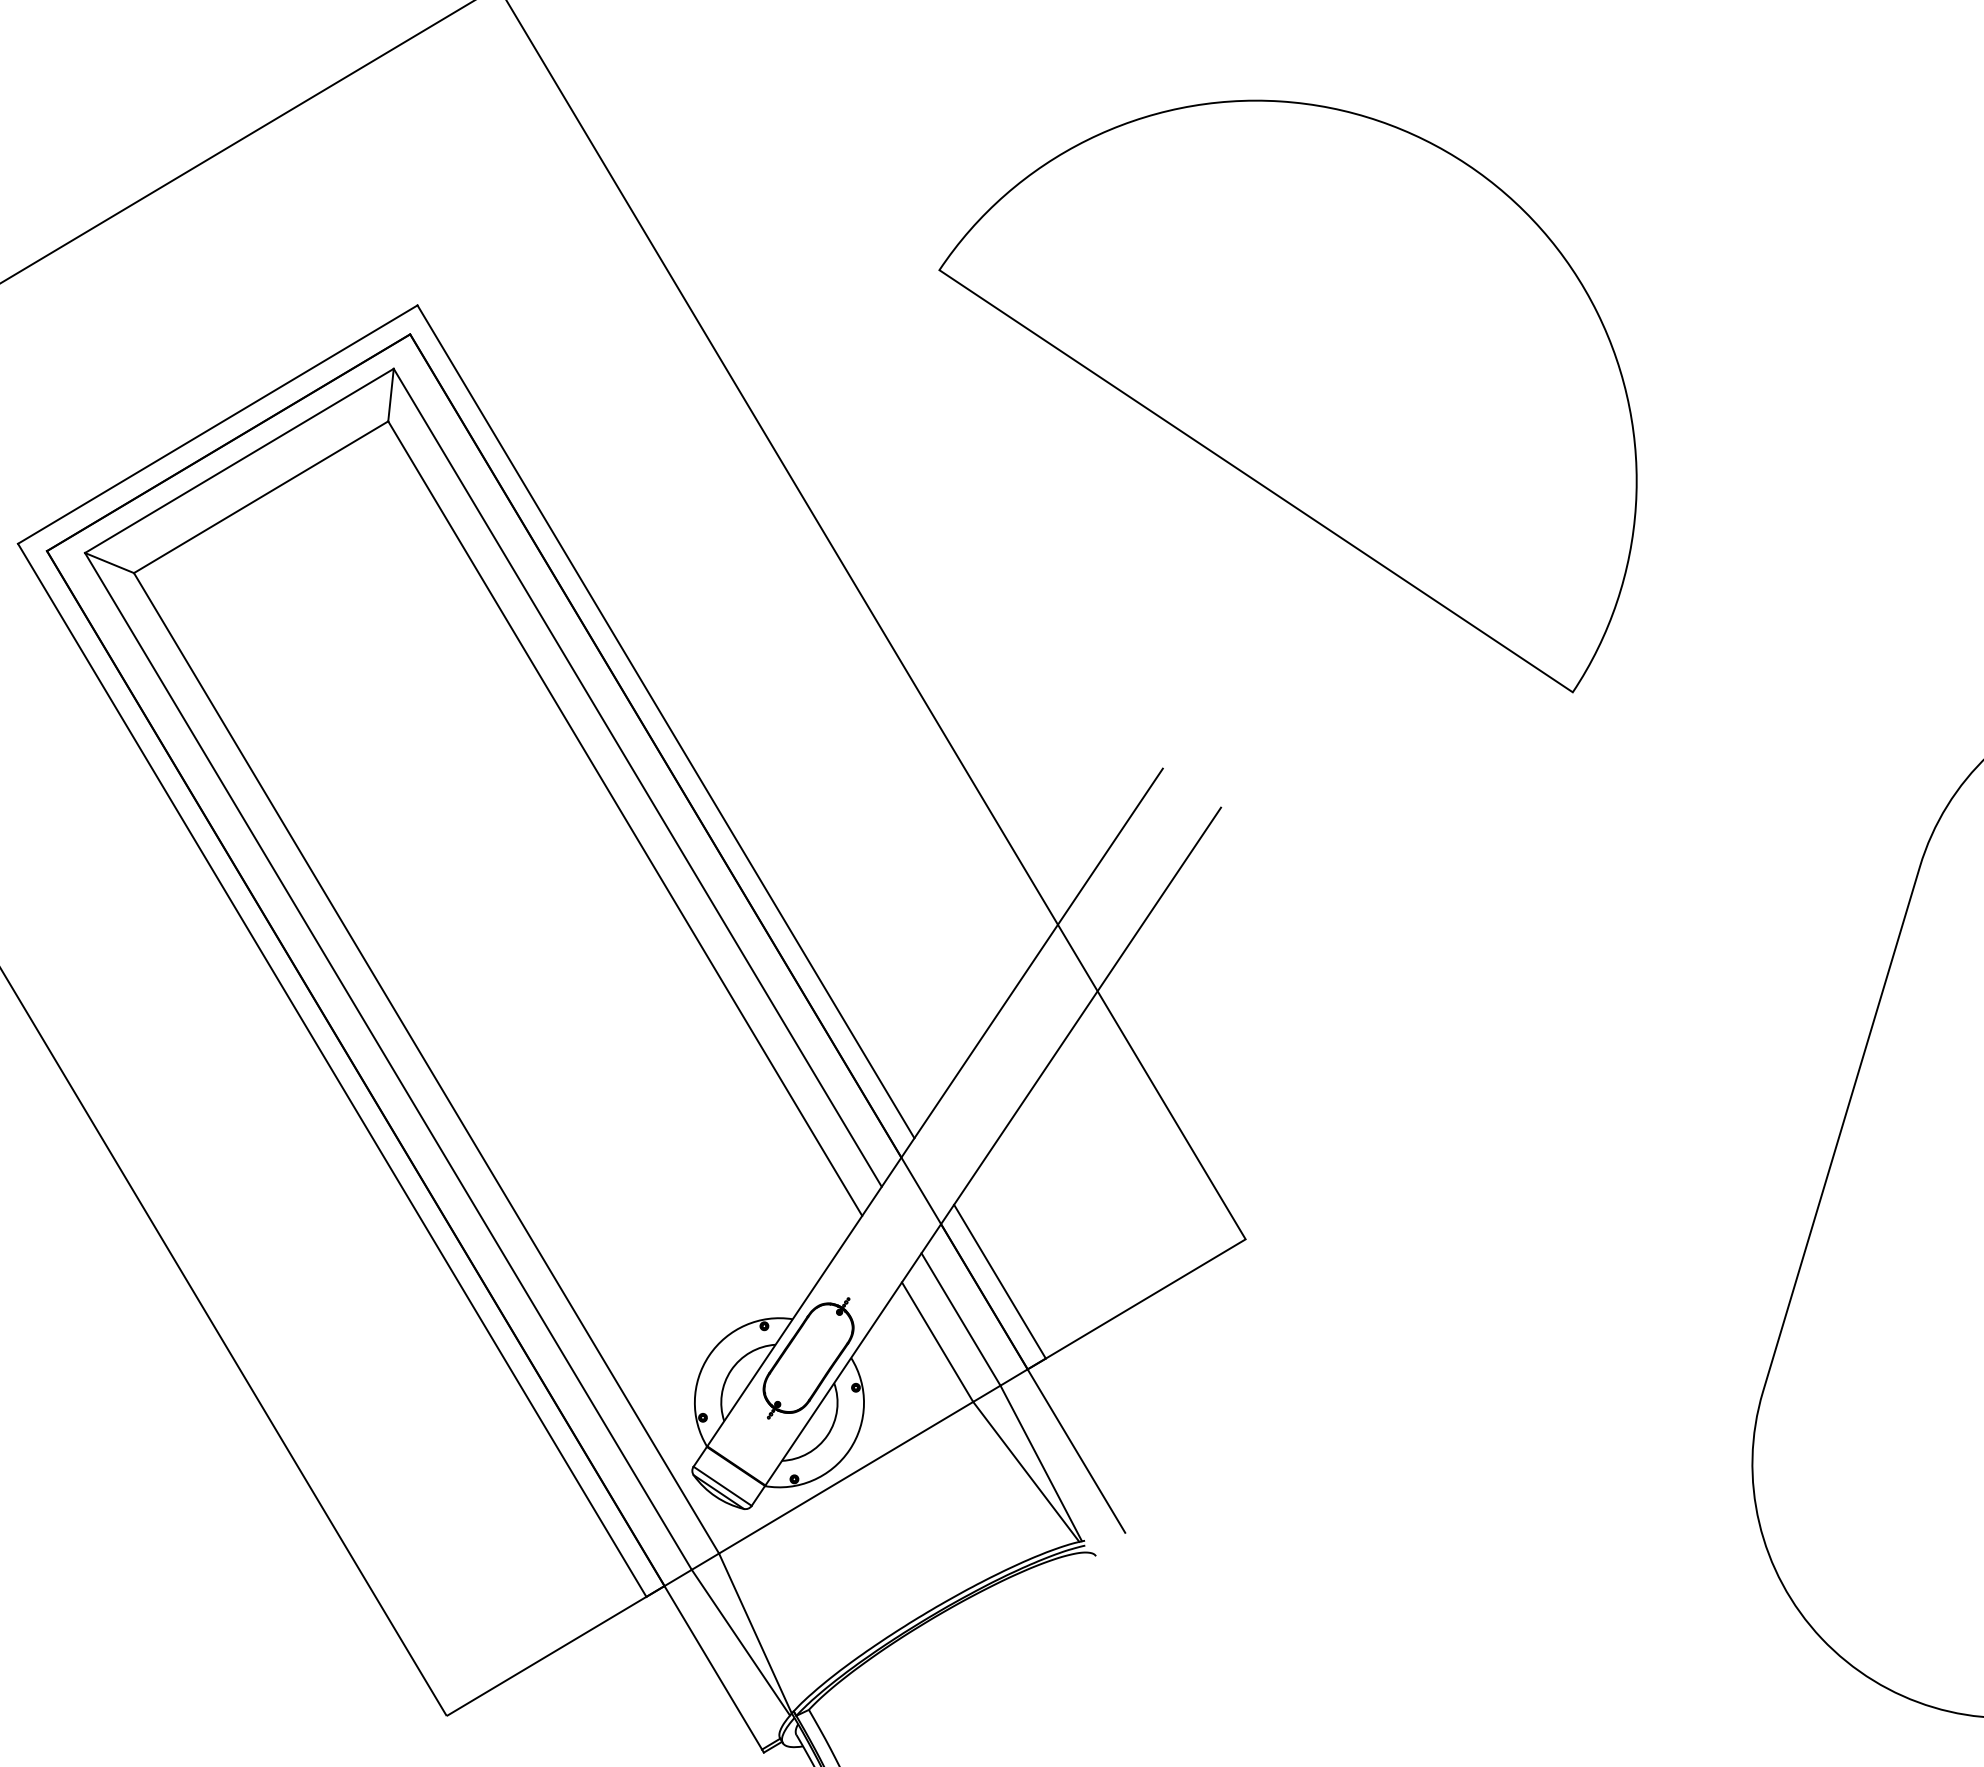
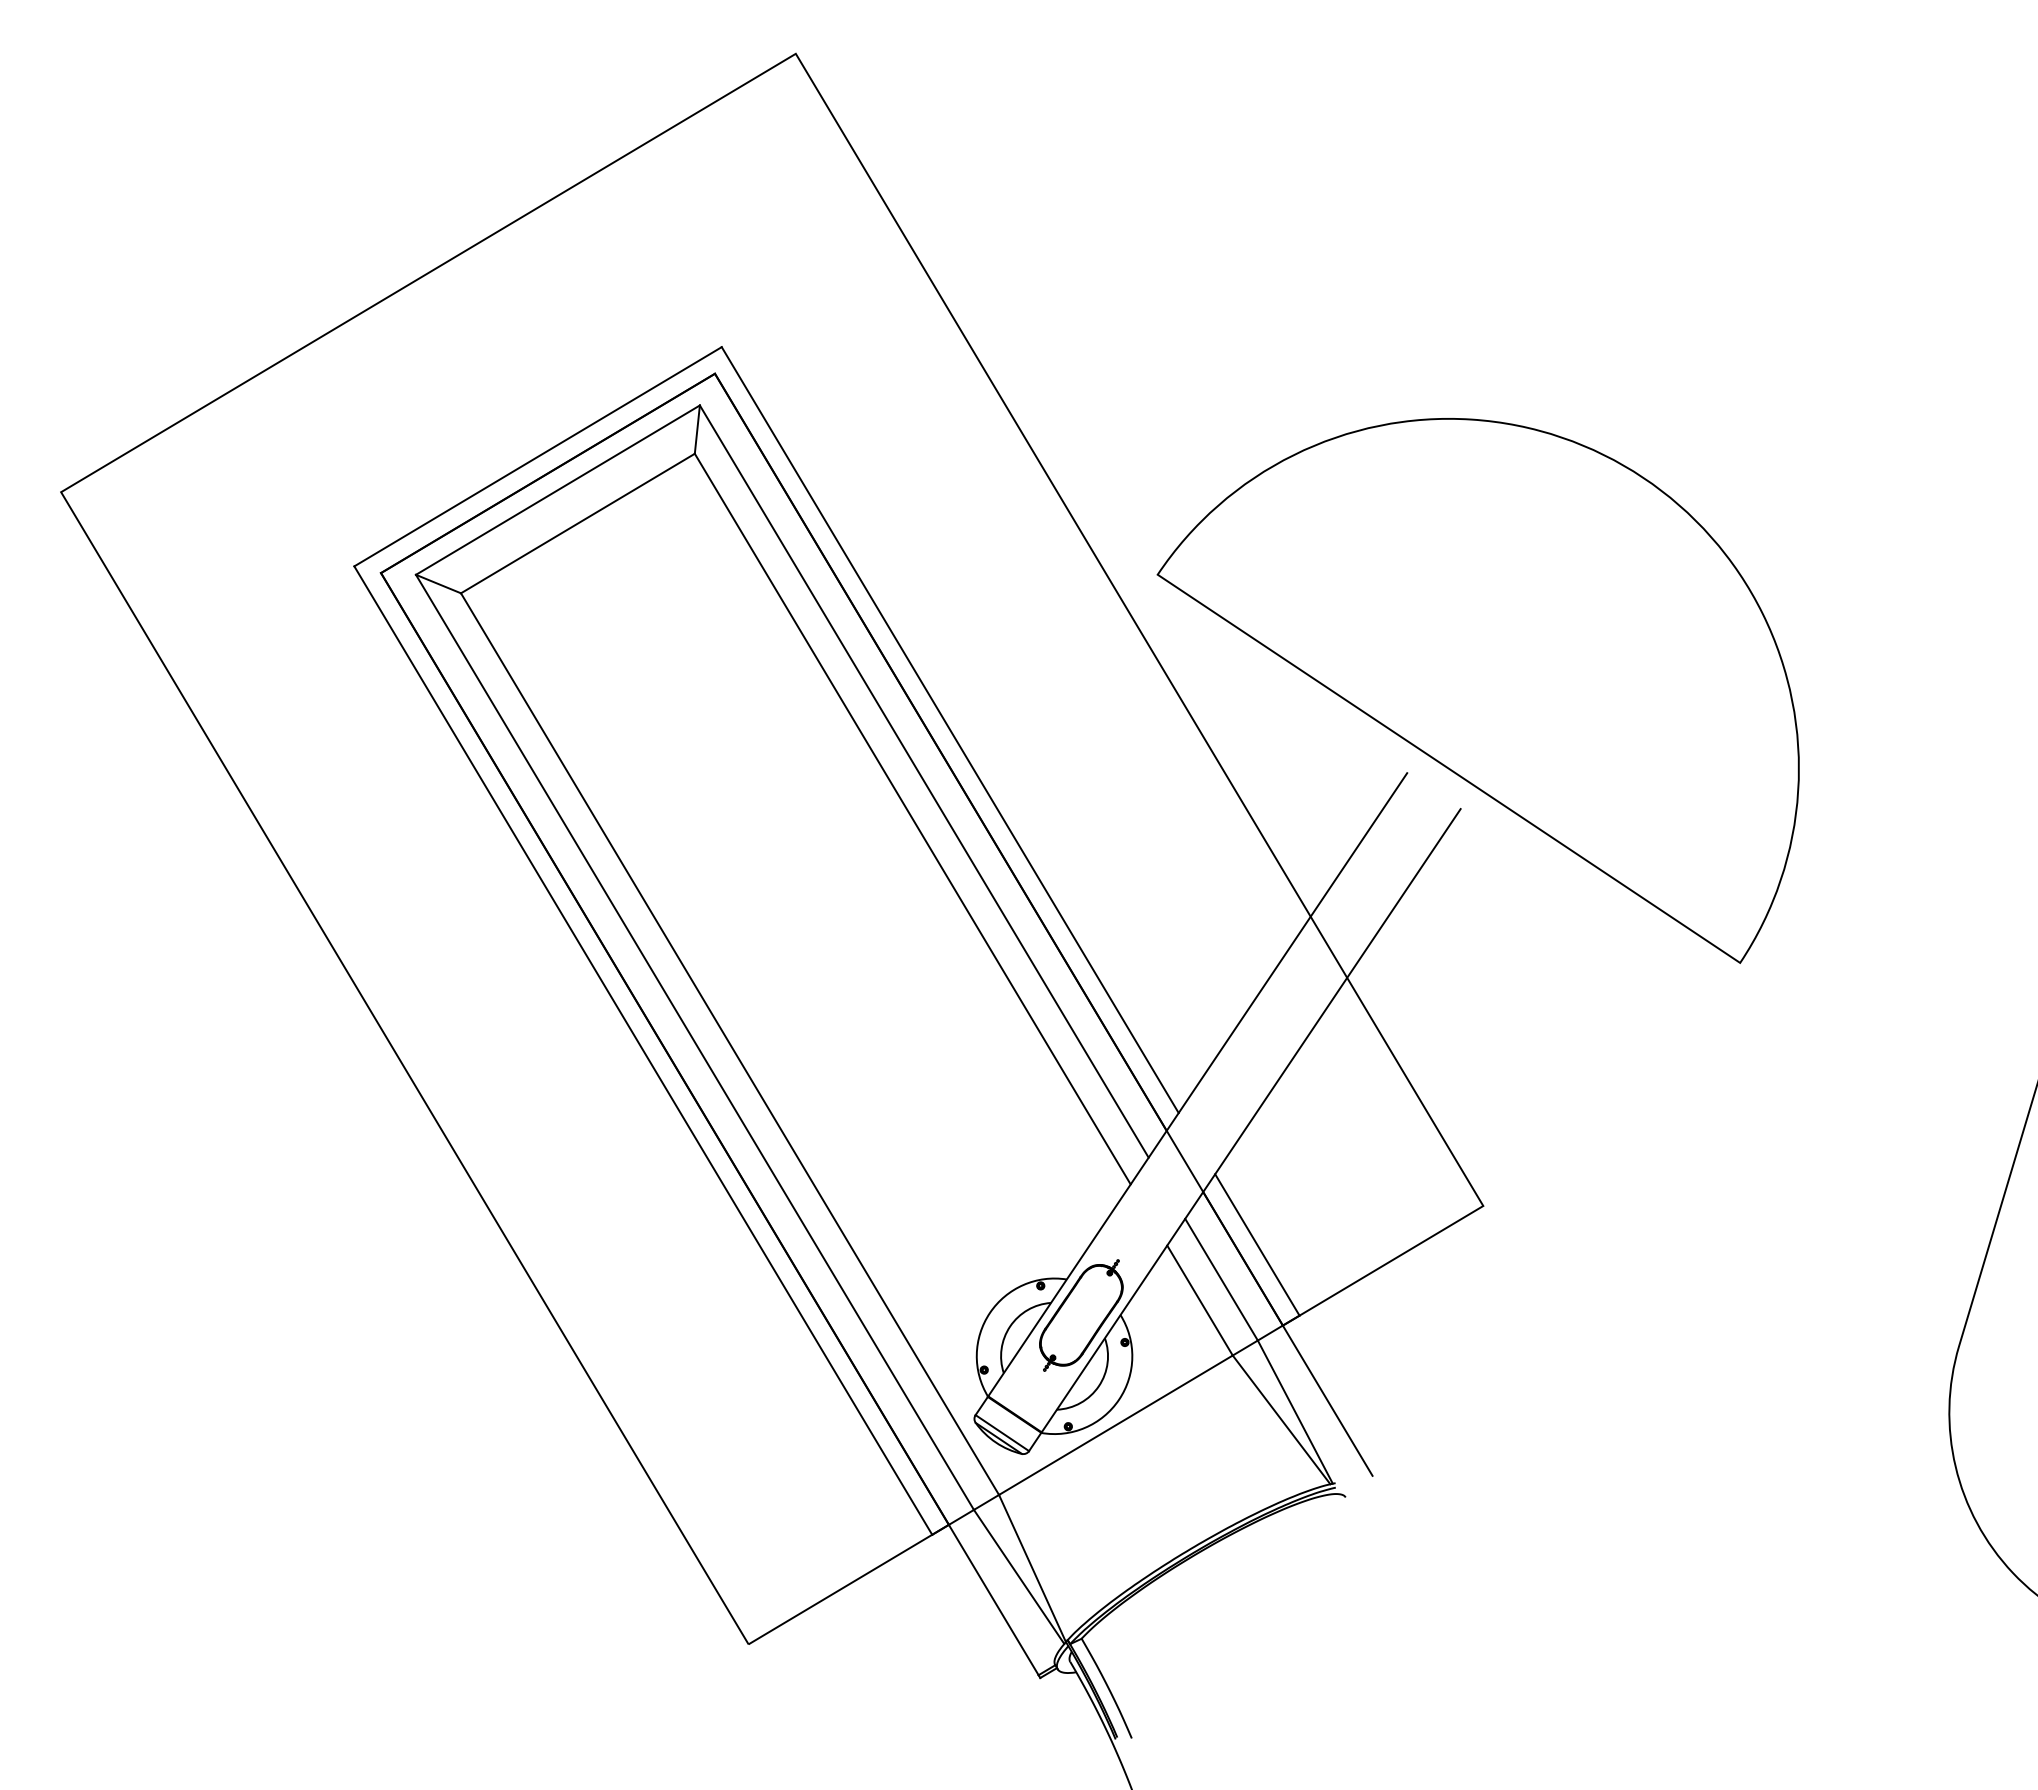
part: (1287, 396) -> (1477, 690), moved

